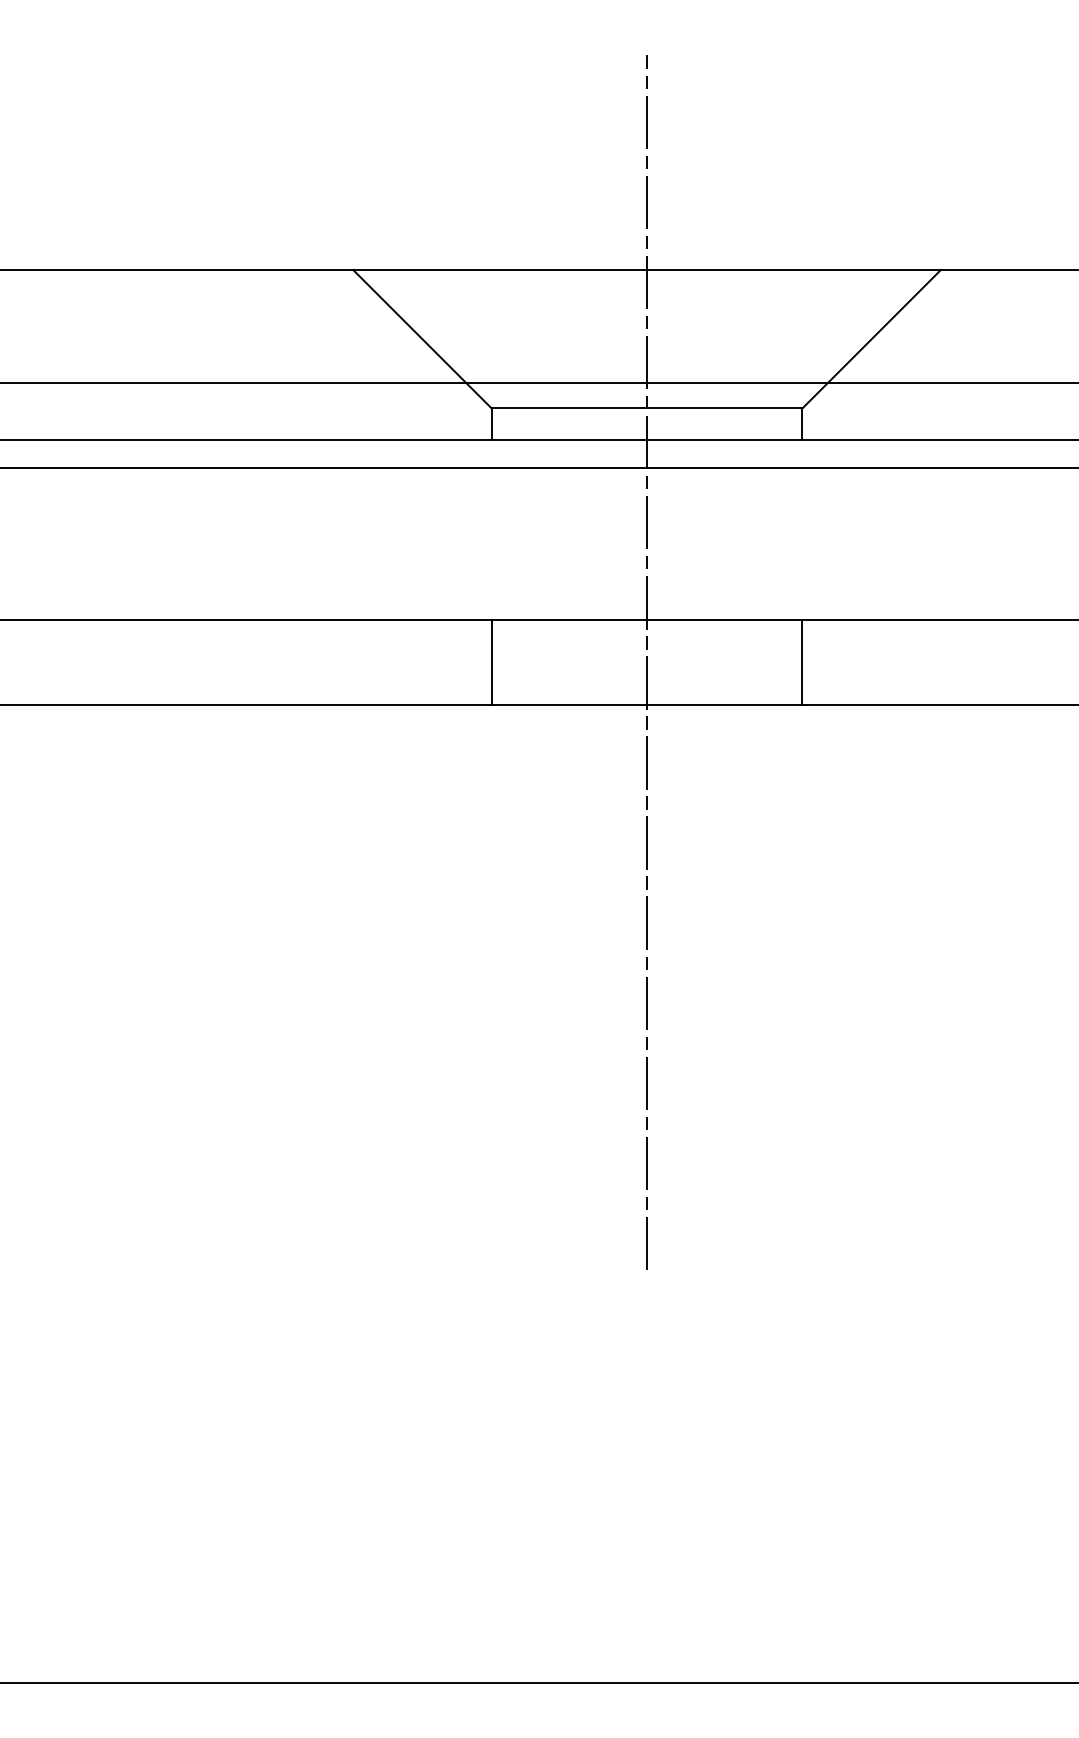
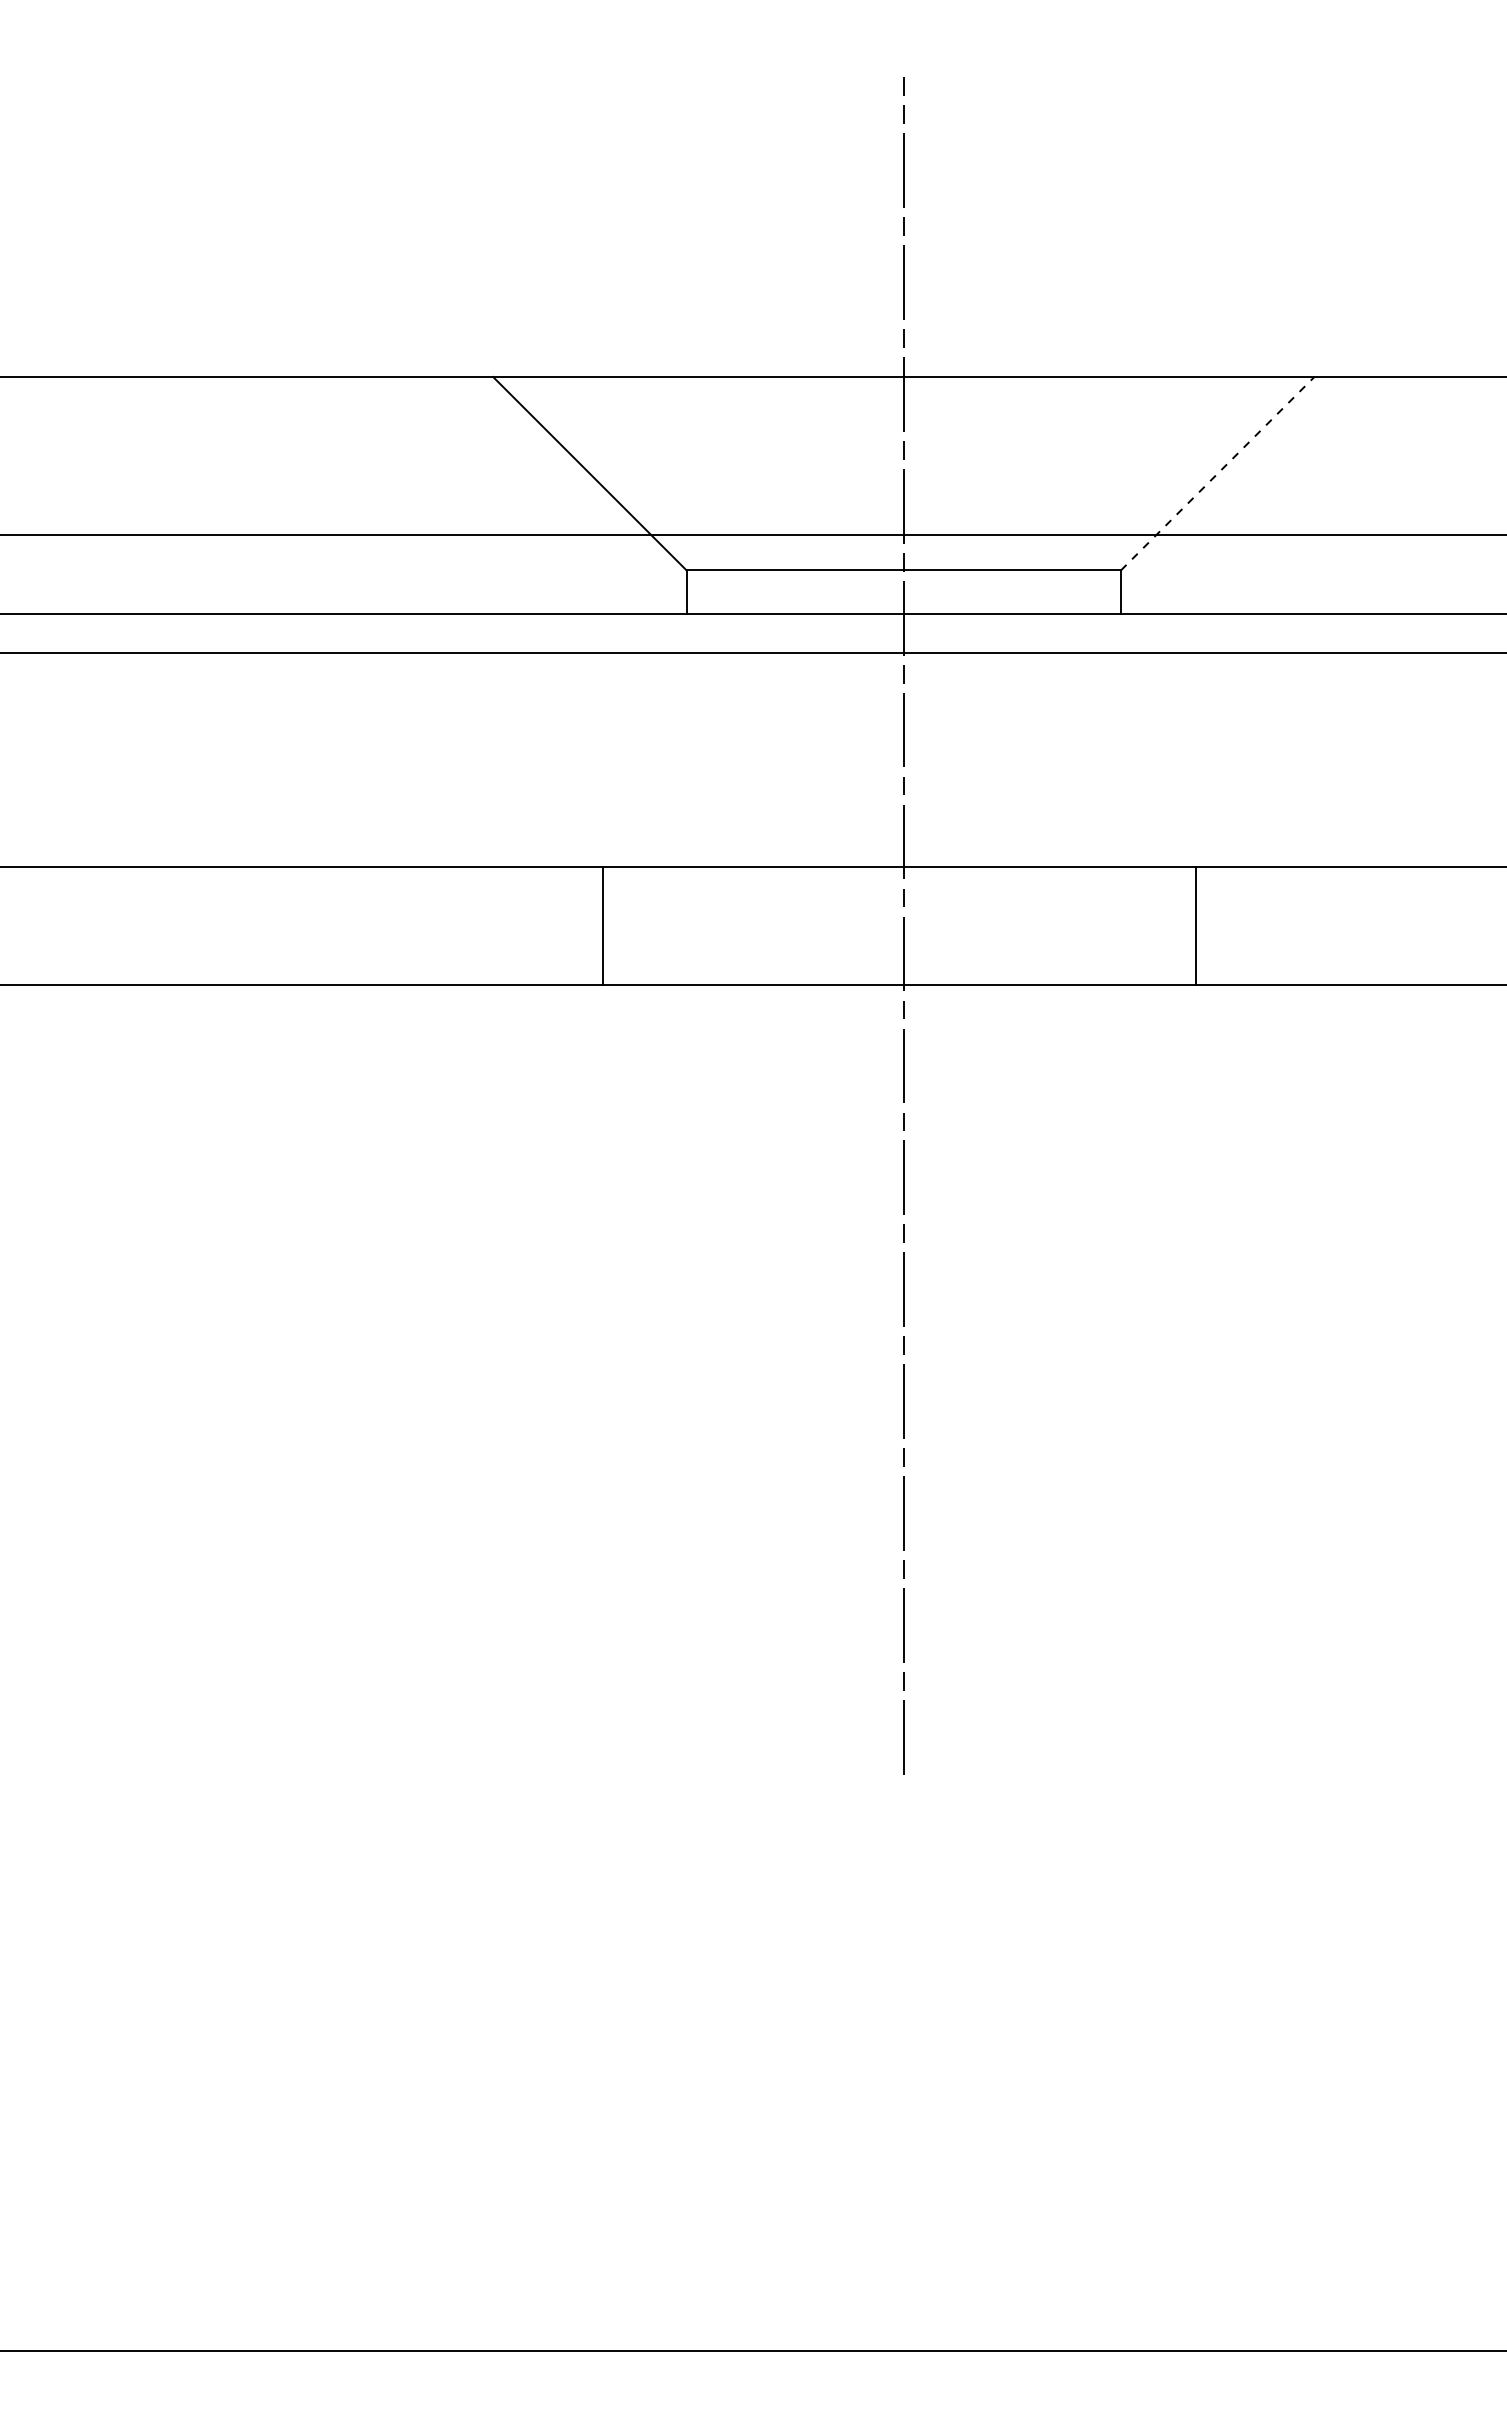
line: (871, 339) -> (1217, 473), solid -> dashed
line: (491, 662) -> (602, 925), moved
line: (802, 662) -> (1195, 925), moved

